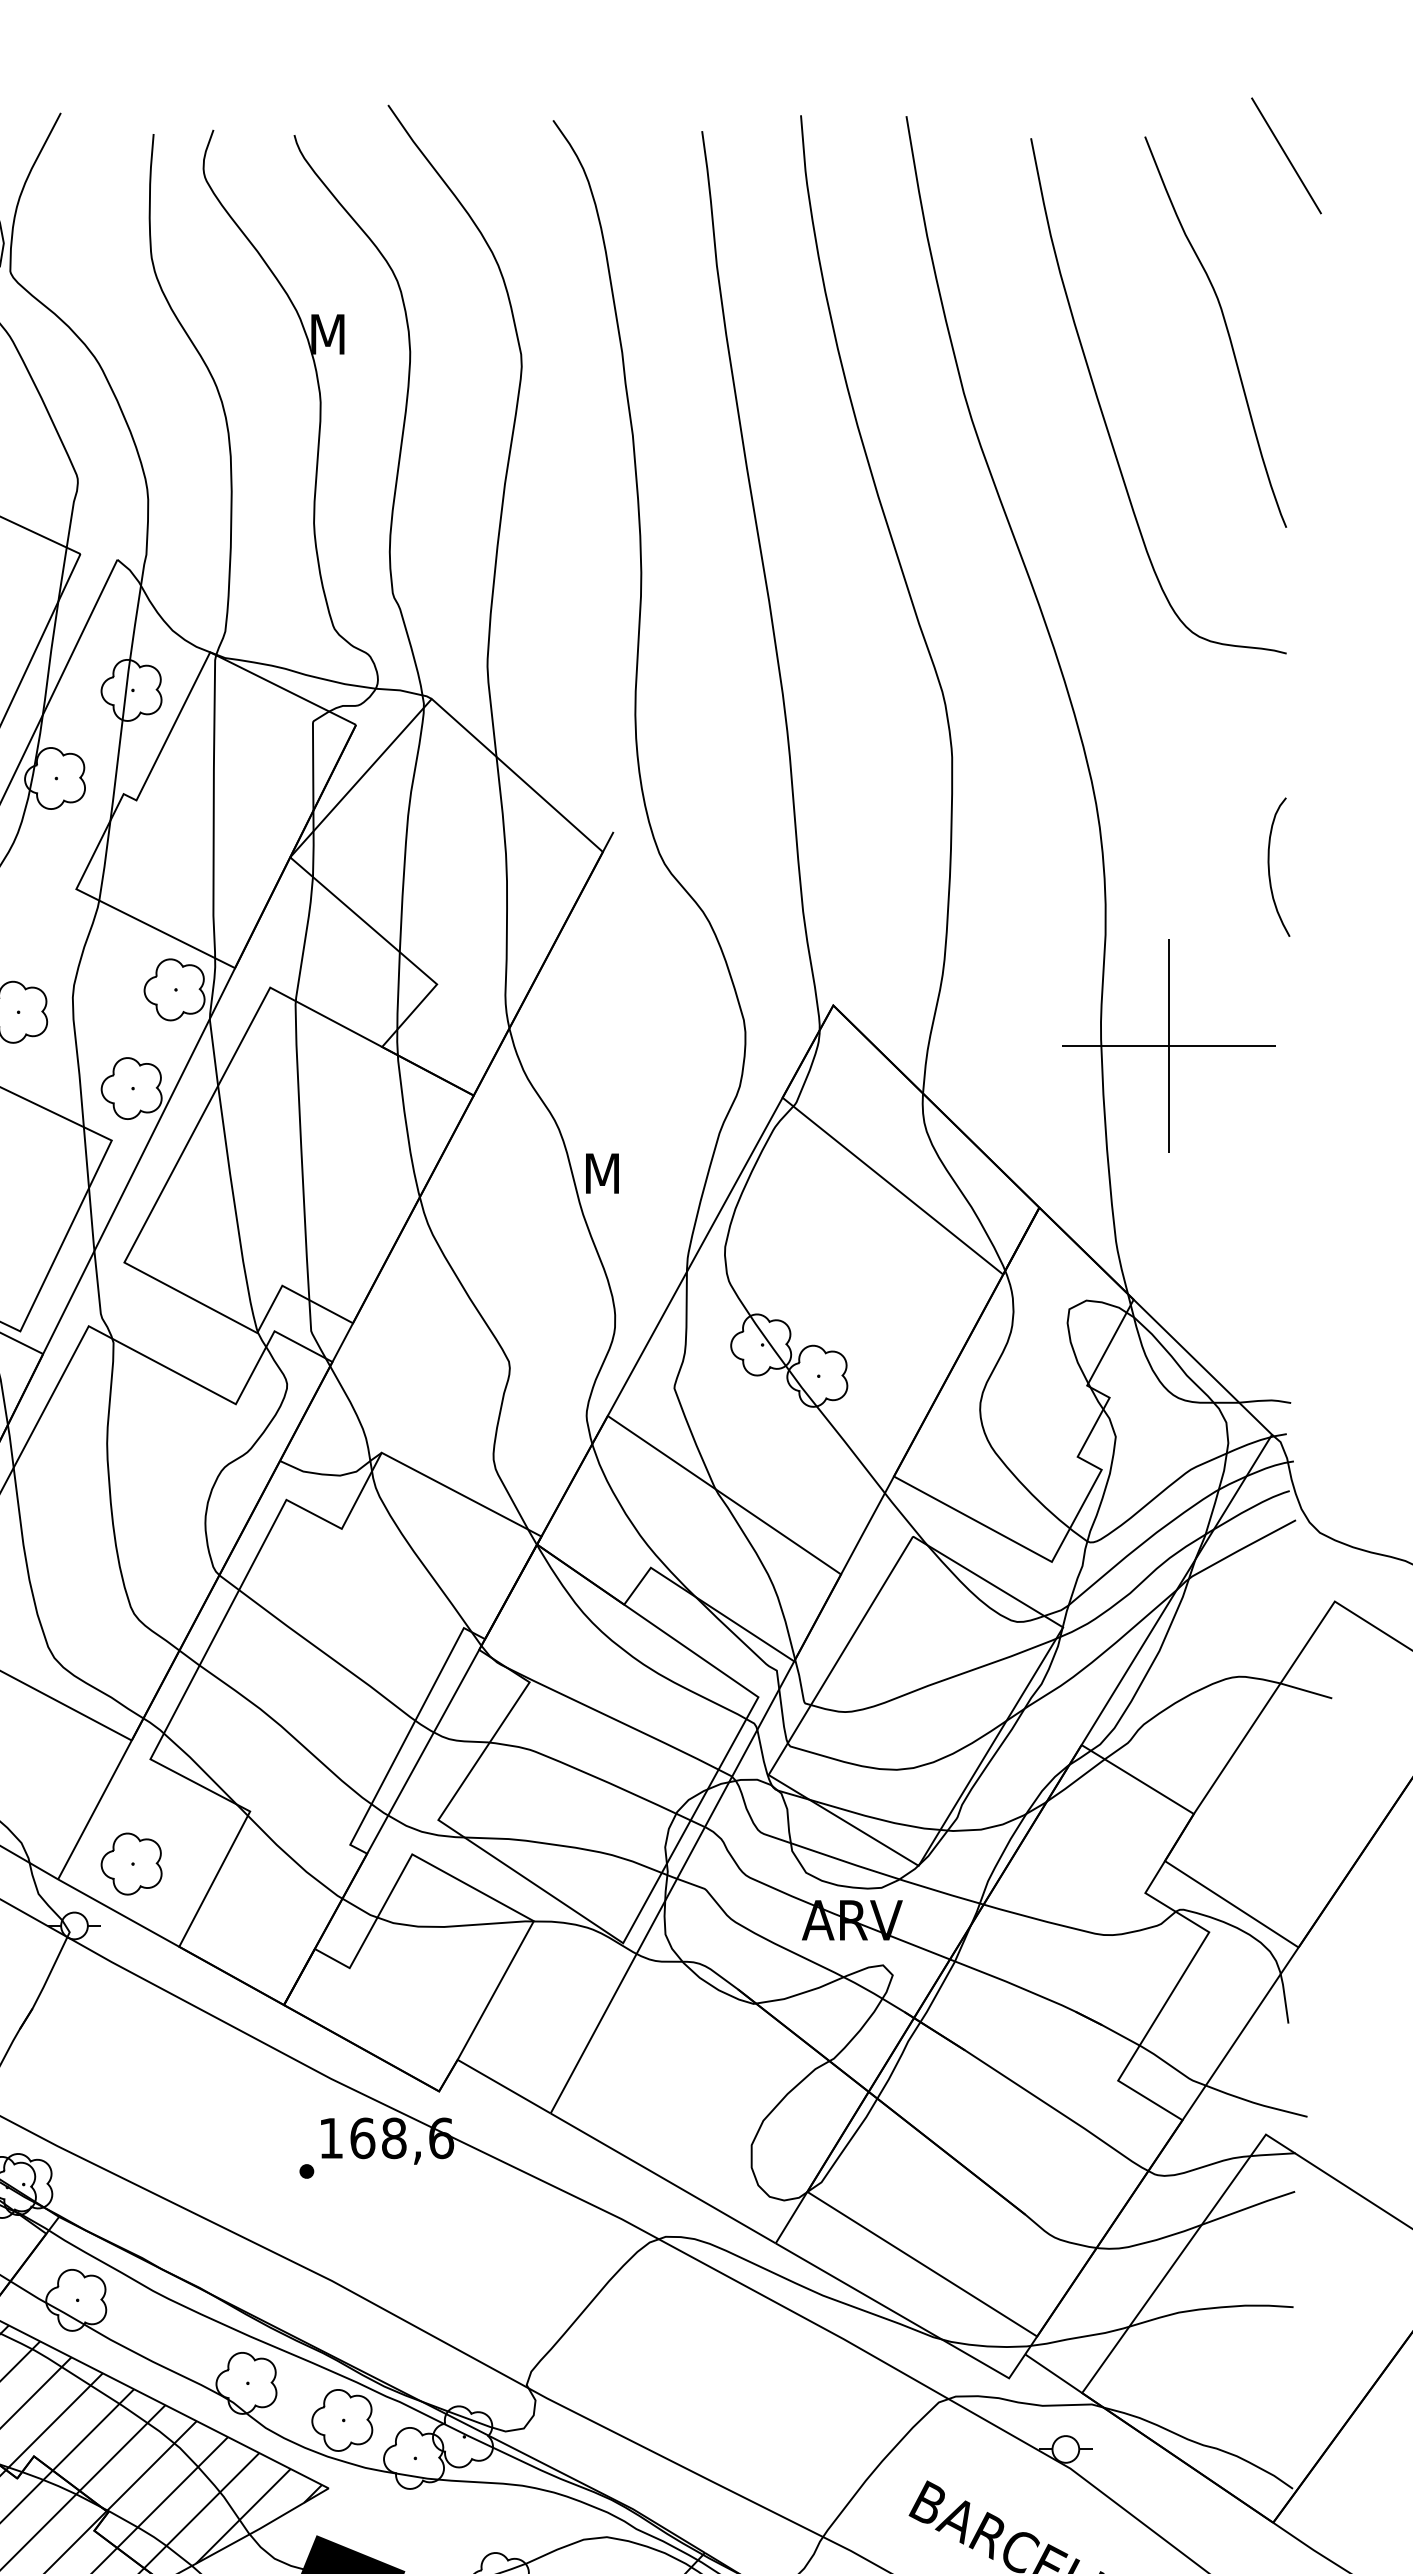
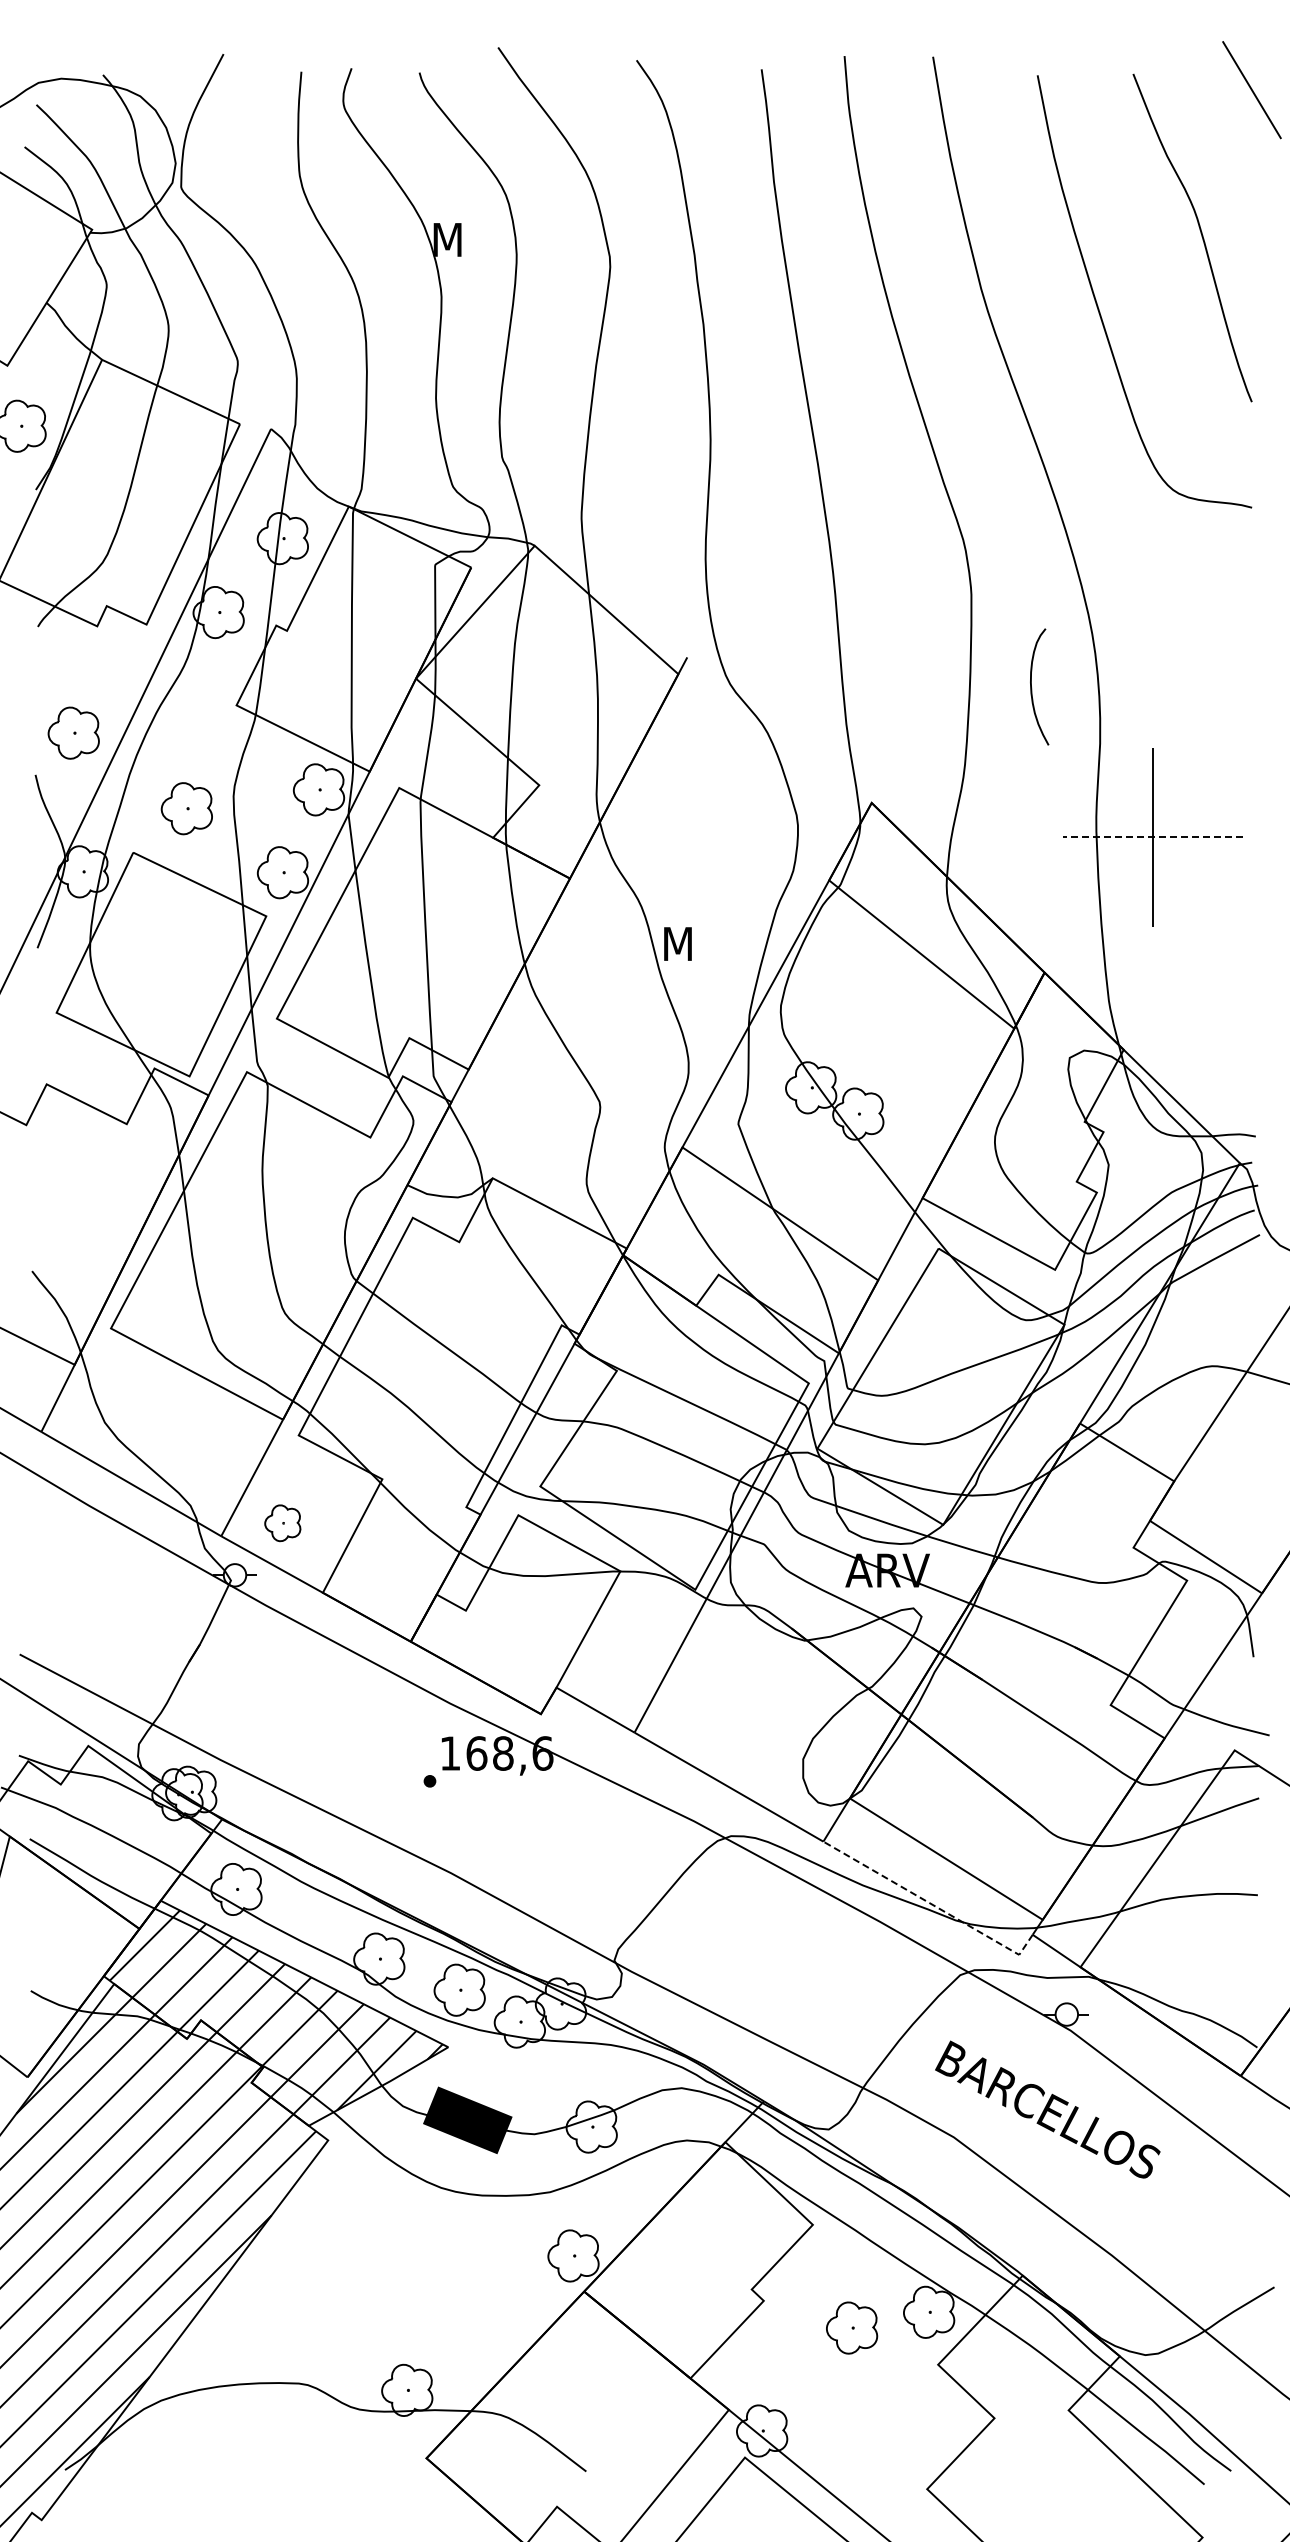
curve: (1270, 869) -> (1032, 688), moved
line: (1169, 1046) -> (1153, 837), solid -> dashed
part: (131, 1863) -> (282, 1522), size x0.7
line: (905, 2318) -> (932, 1904), solid -> dashed

